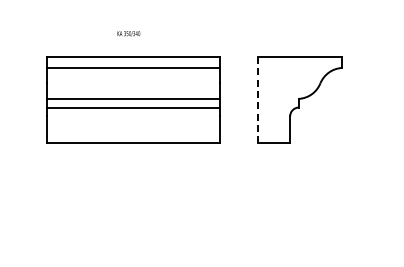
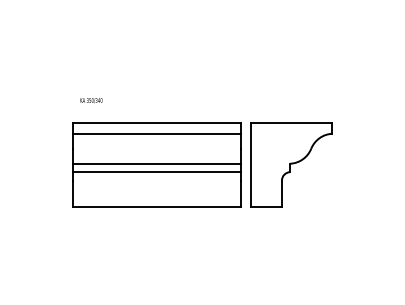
text: (128, 33) -> (91, 100), moved
part: (133, 99) -> (156, 164), moved
line: (257, 99) -> (250, 164), dashed -> solid

